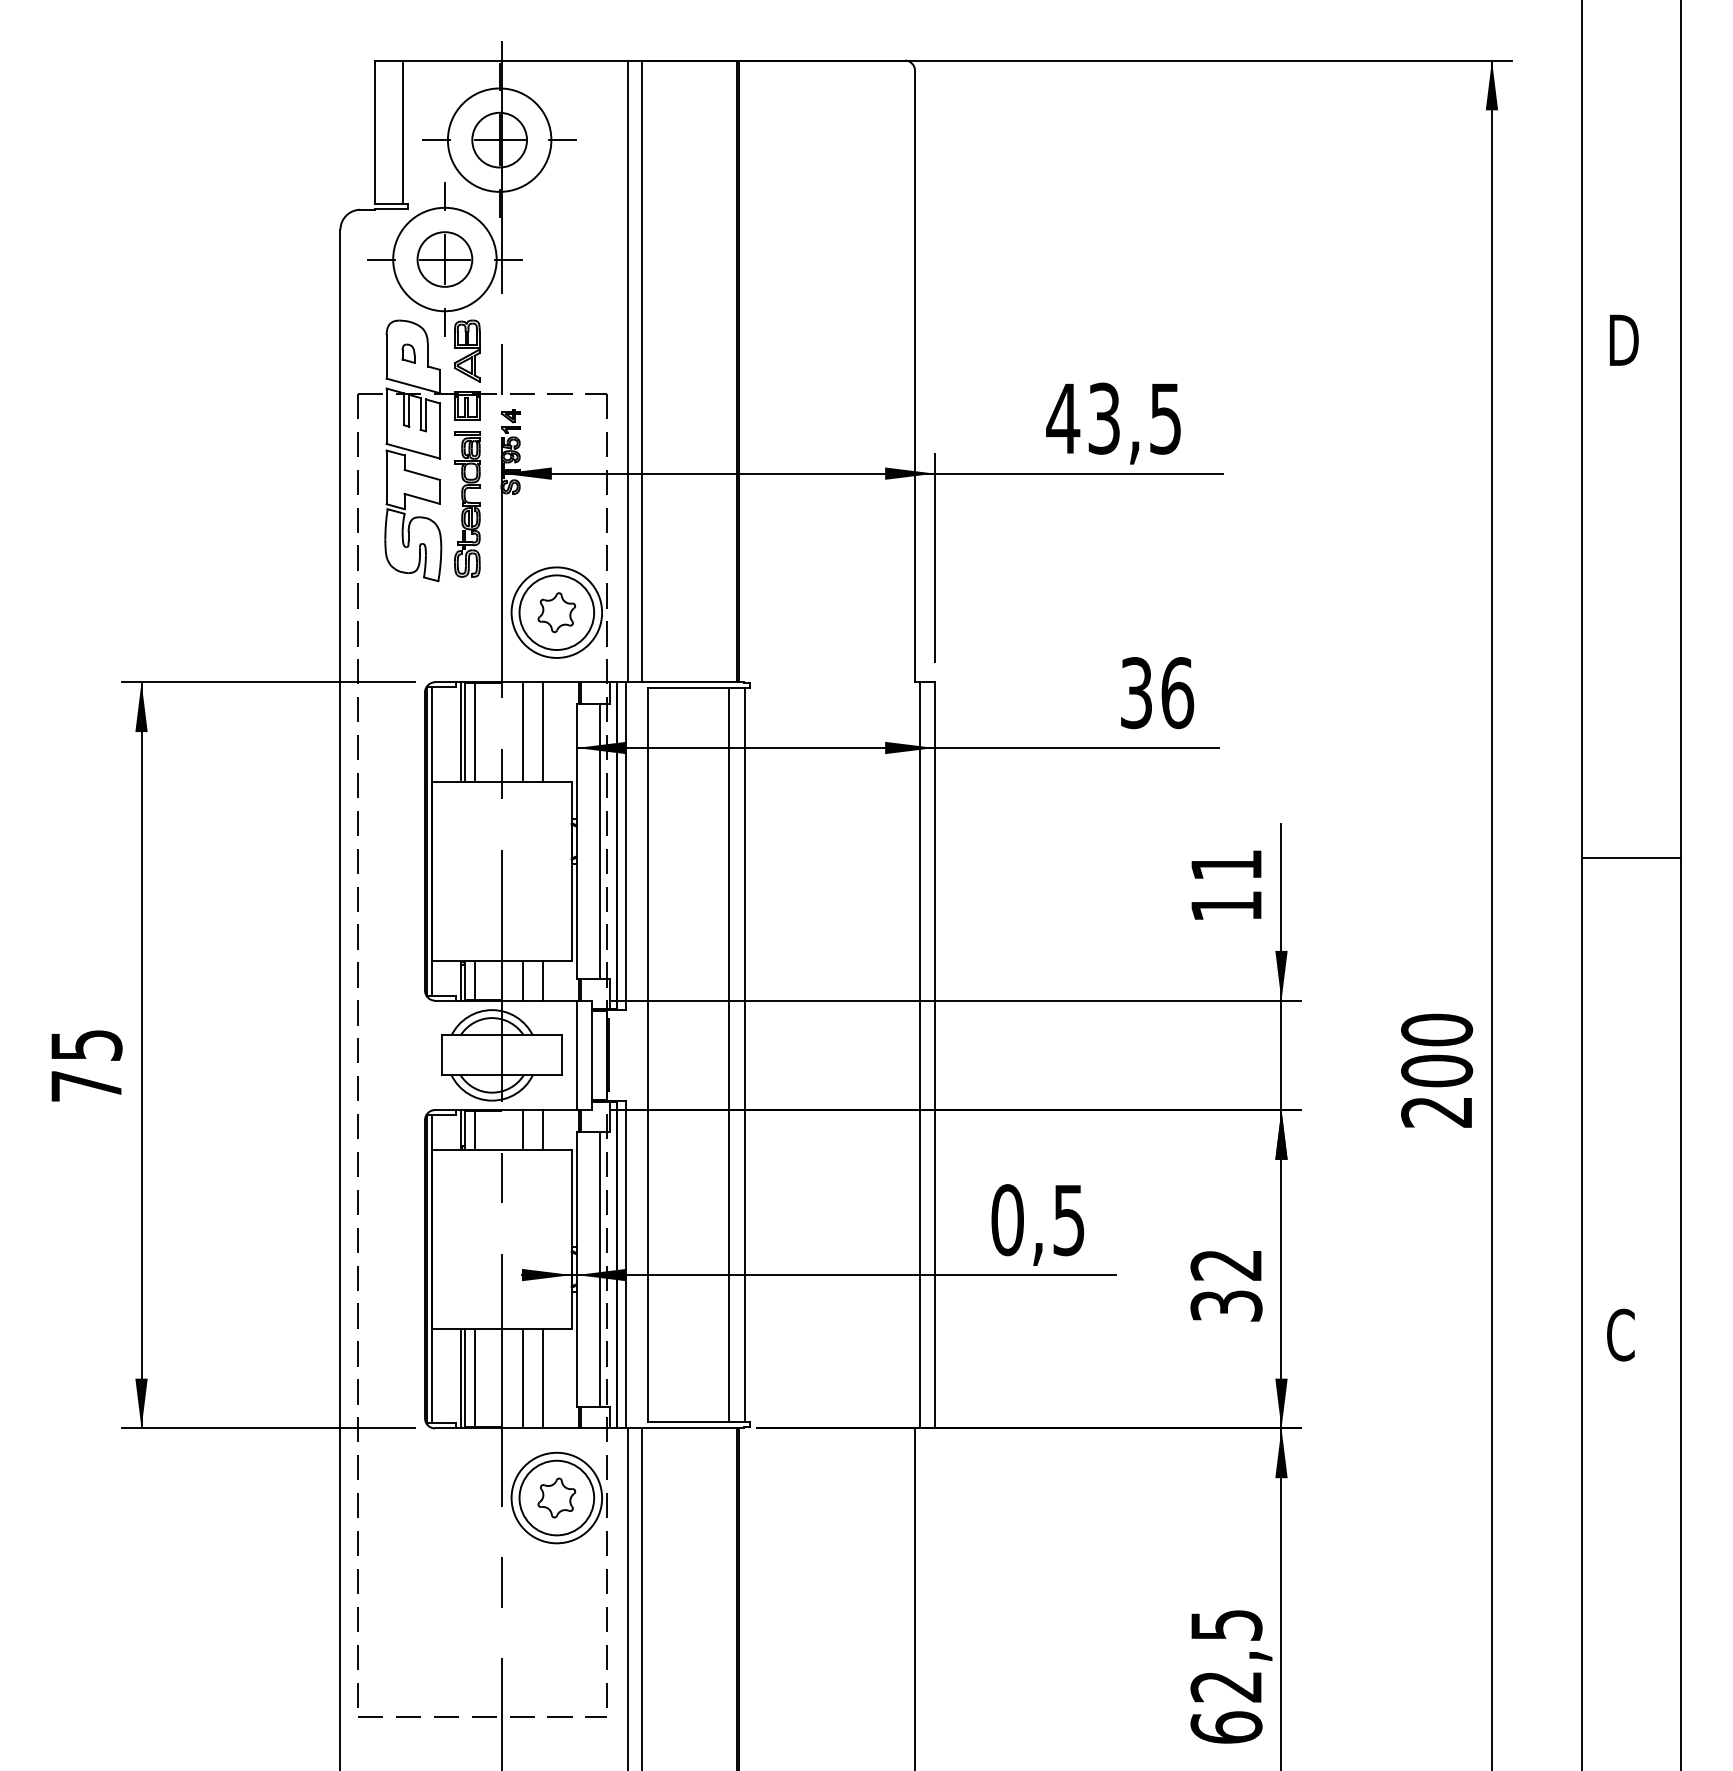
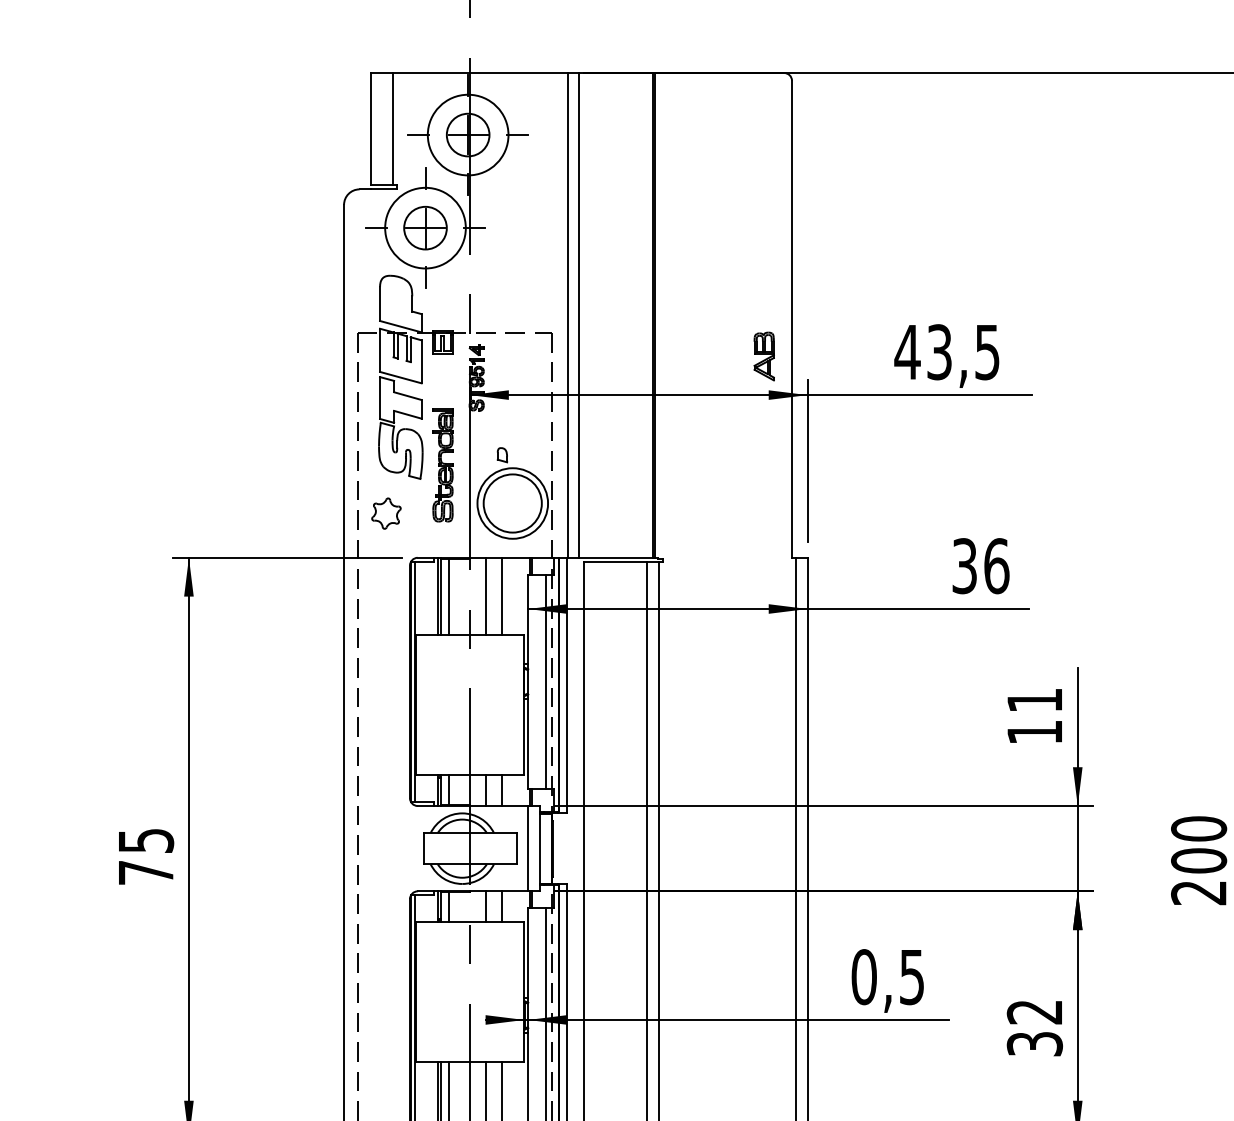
part: (467, 350) -> (764, 356), moved
part: (408, 353) -> (502, 455), moved
part: (467, 504) -> (443, 465), moved
part: (556, 612) -> (386, 513), moved

